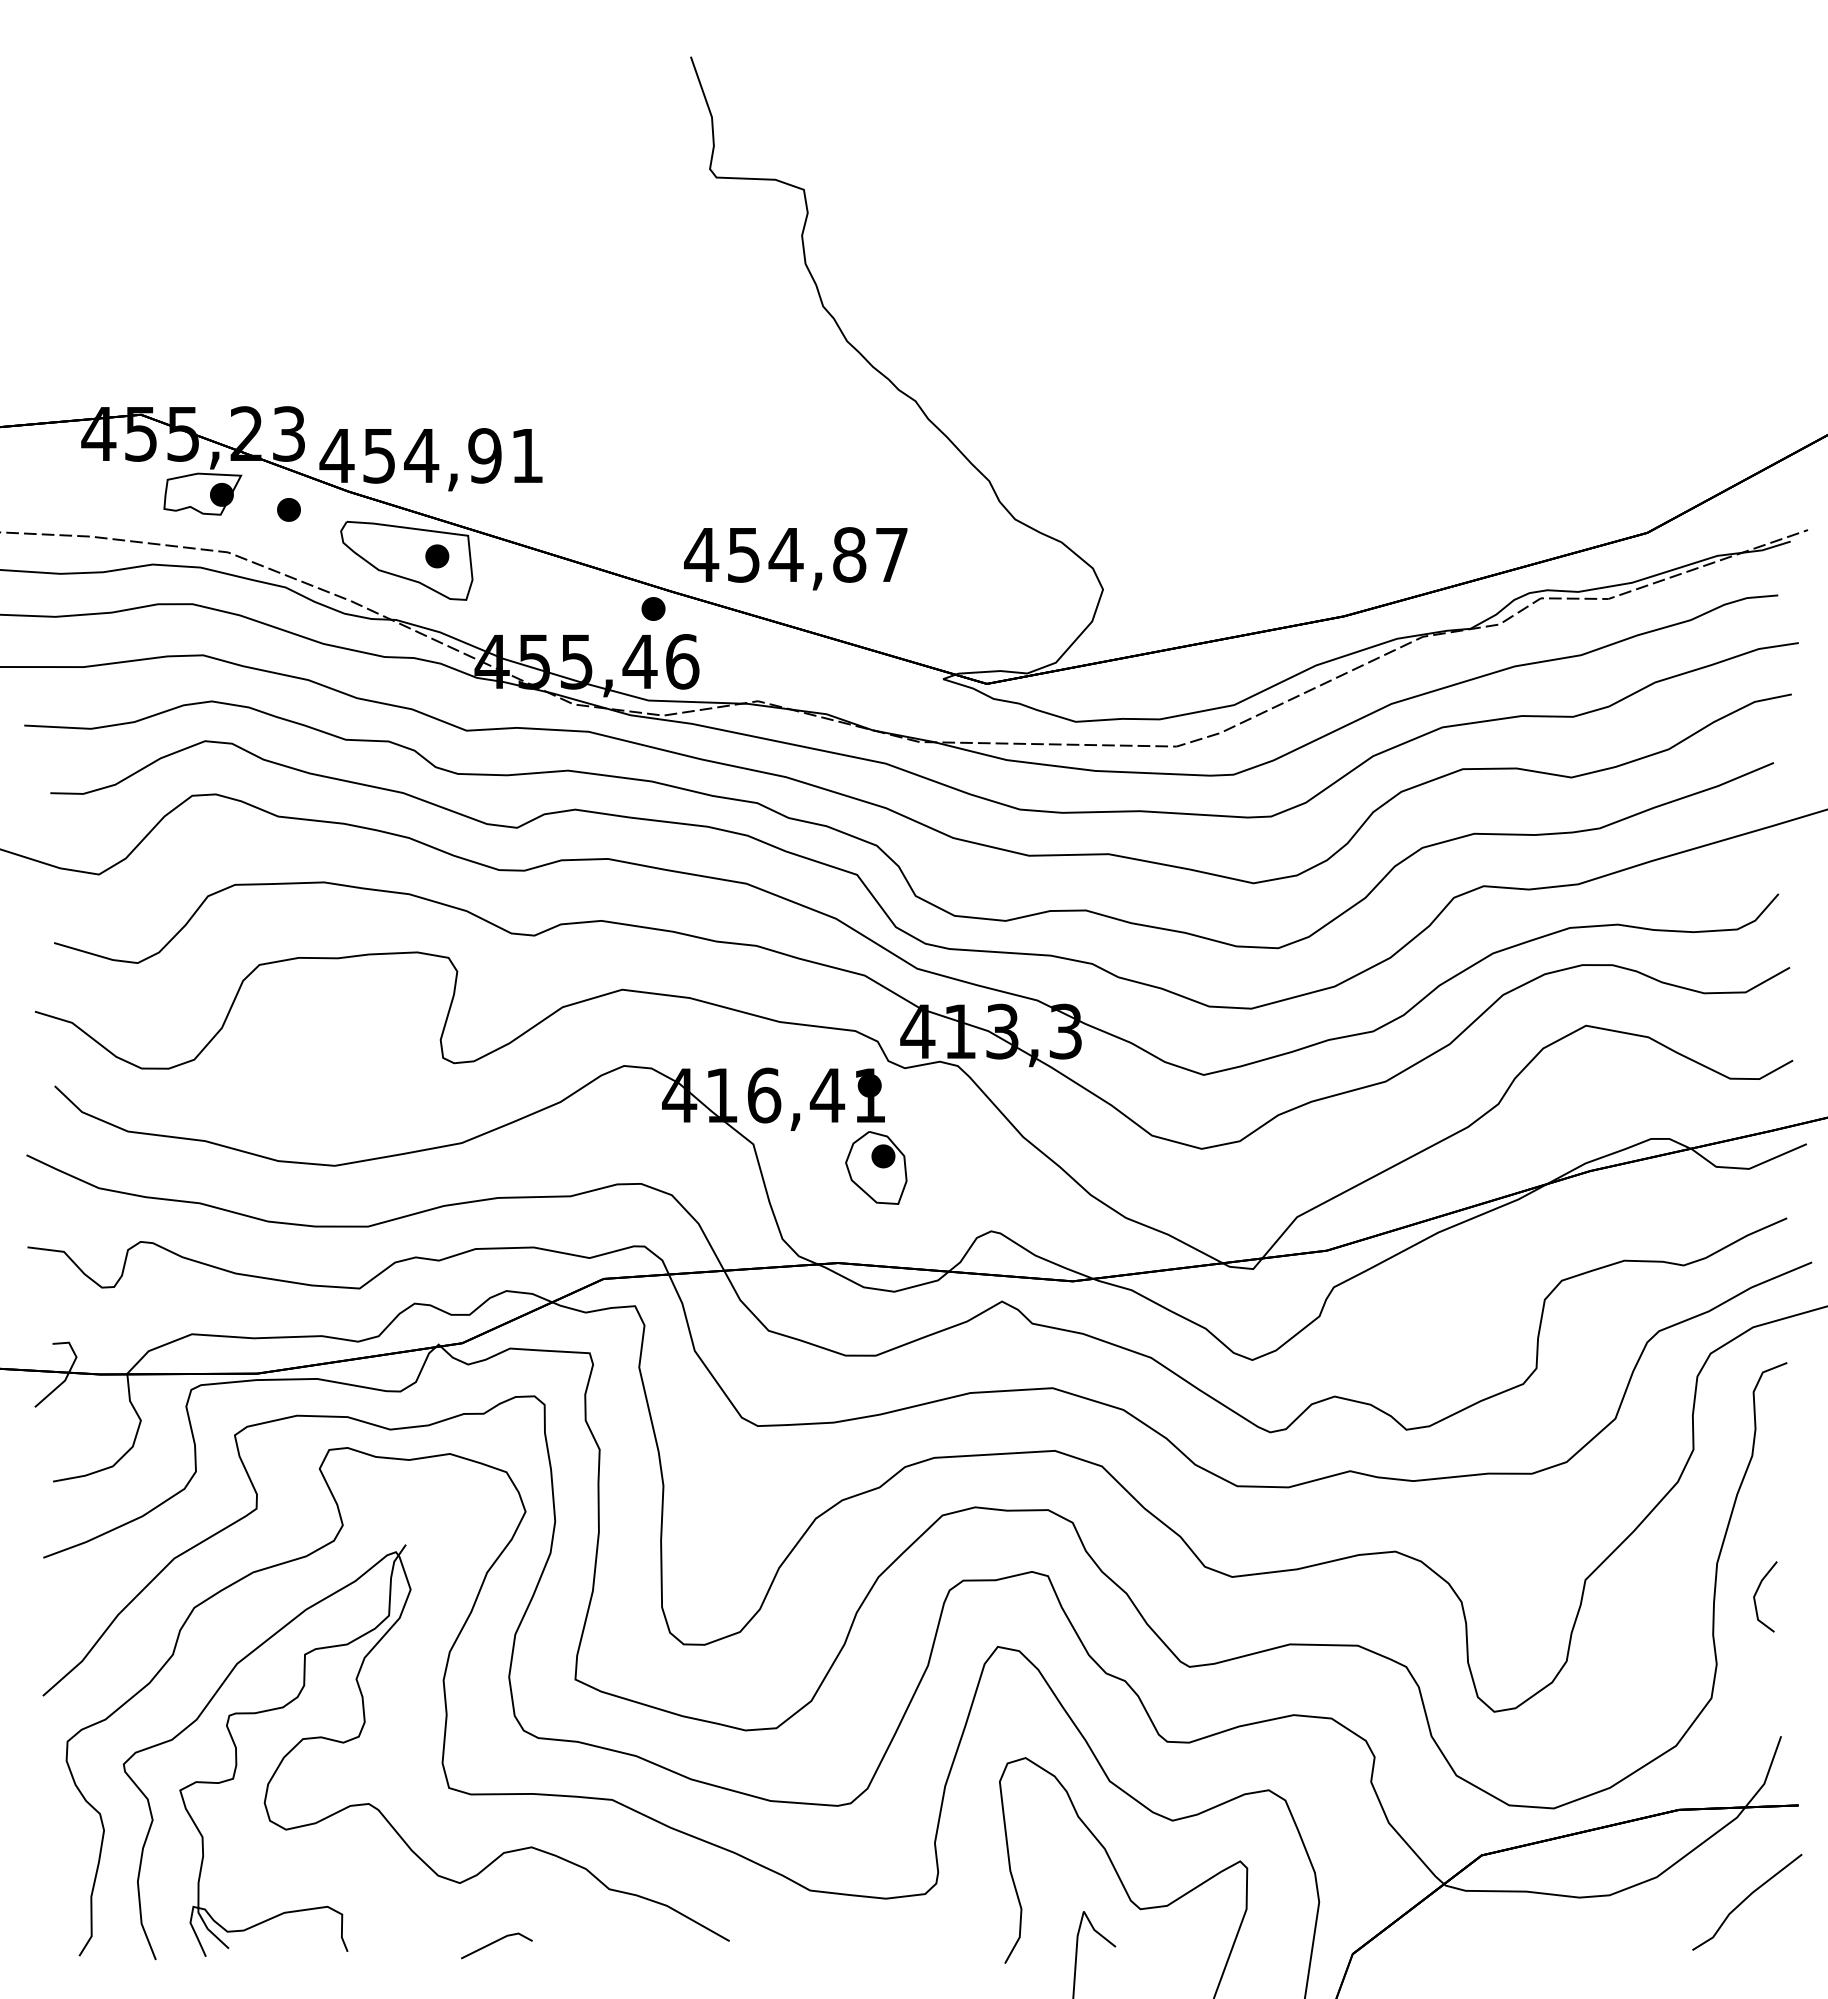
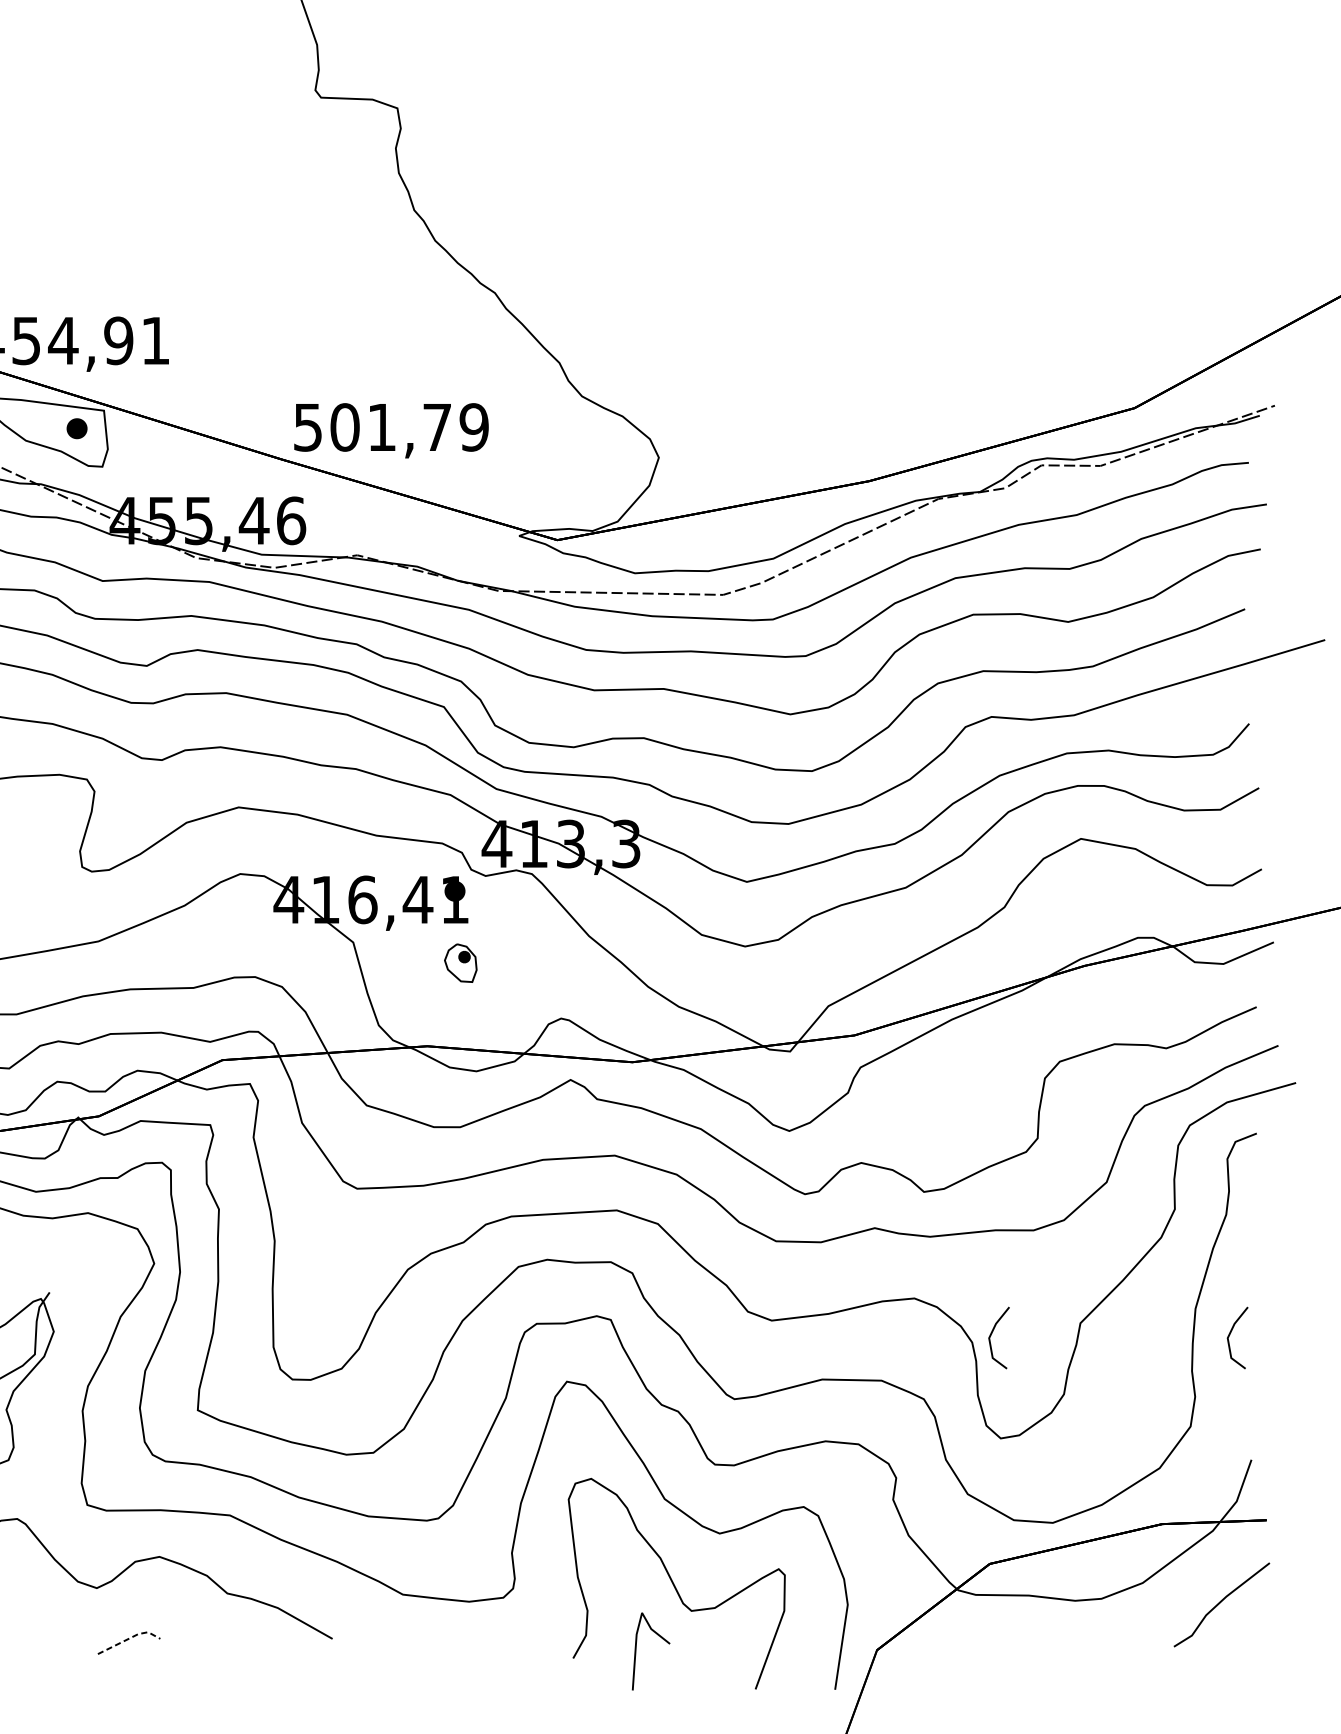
text: (796, 554) -> (390, 427), 454,87 -> 501,79
part: (653, 608) -> (266, 474), removed
part: (876, 1167) -> (460, 962), size x0.6
line: (1484, 1592) -> (992, 1334), added
line: (497, 1940) -> (129, 1638), solid -> dashed

